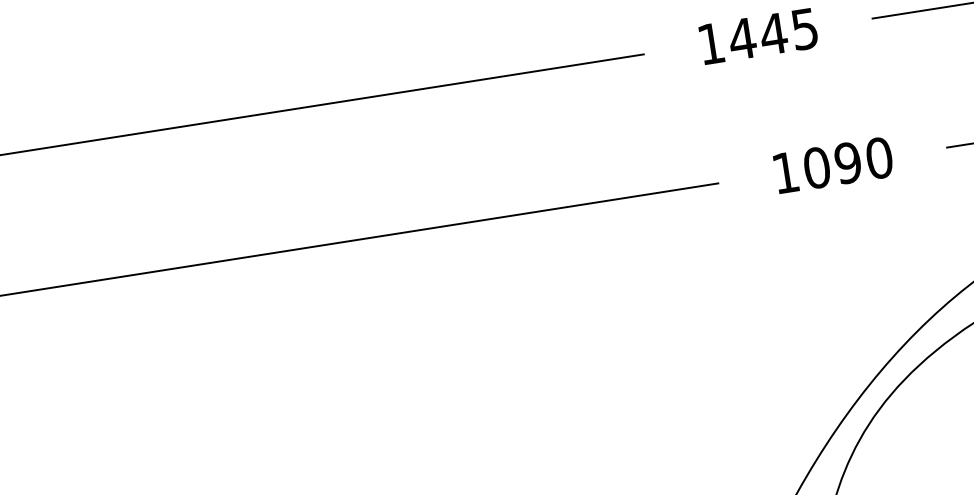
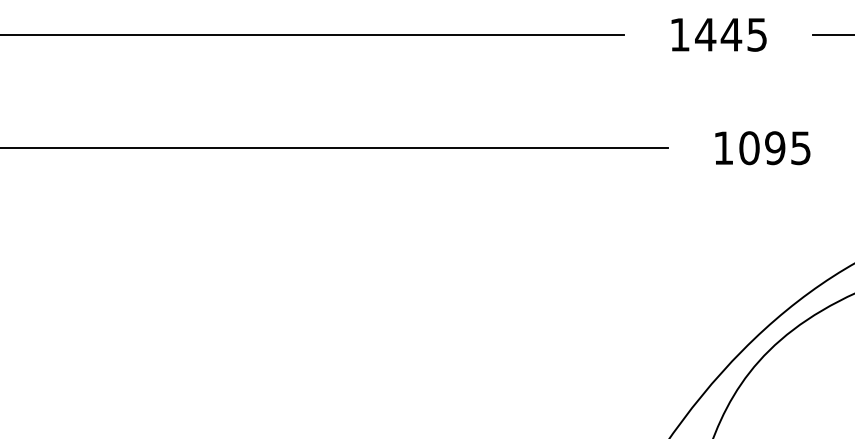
text: (880, 158) -> (801, 148), 1090 -> 1095

